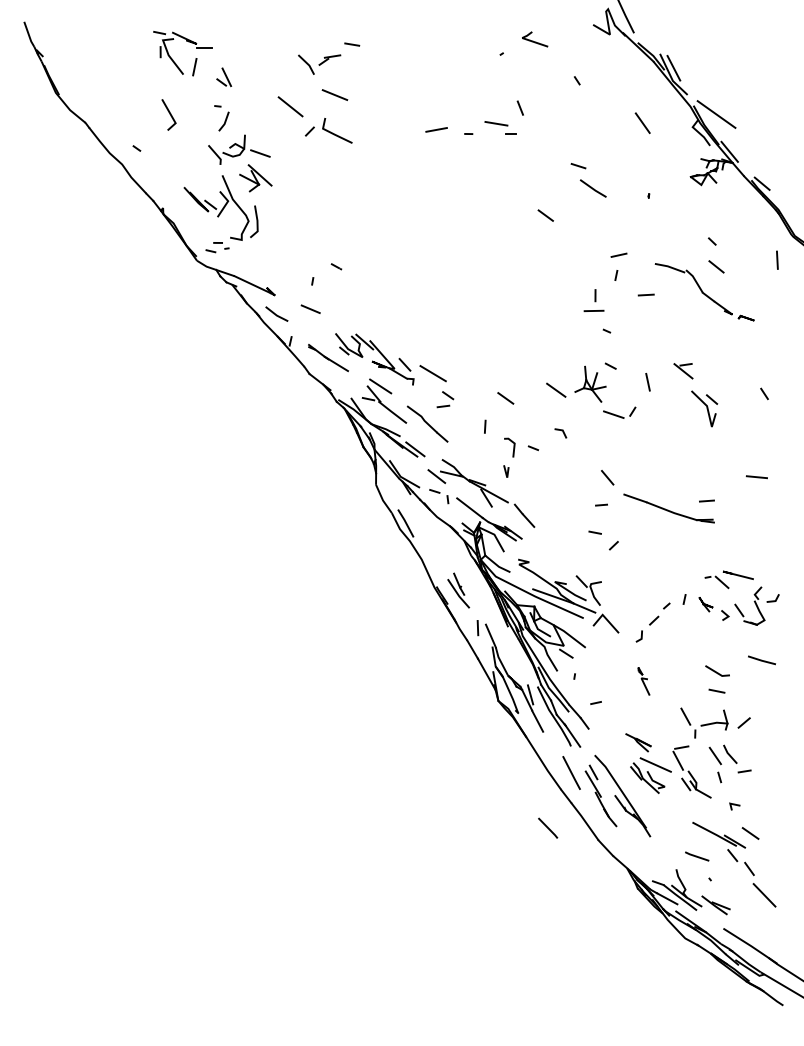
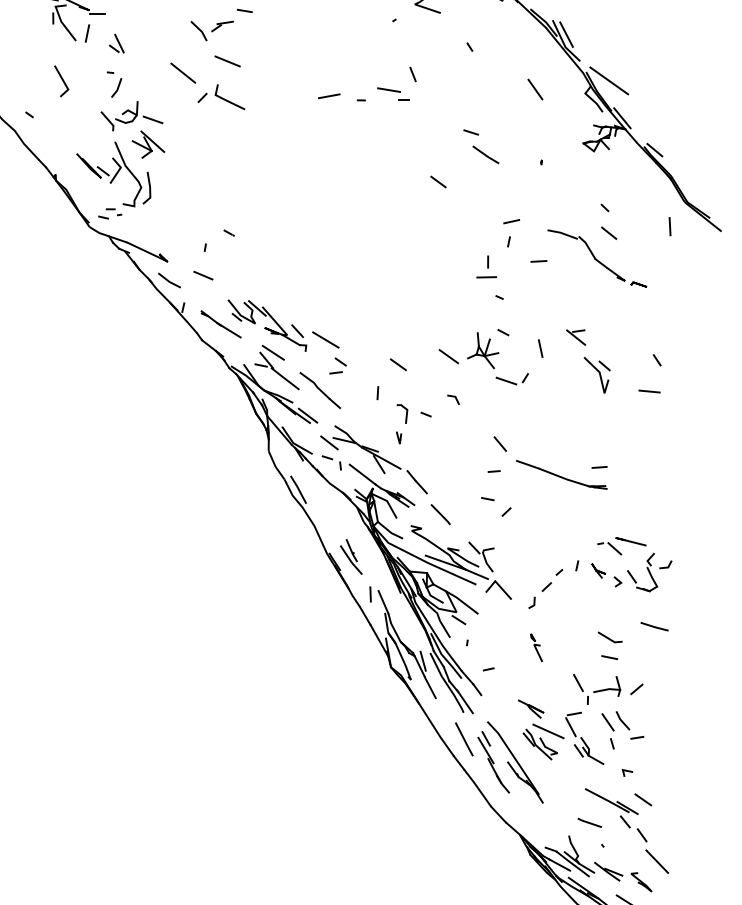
line: (756, 477) -> (649, 391), moved
line: (548, 827) -> (441, 513), moved
part: (748, 915) -> (641, 881), added

